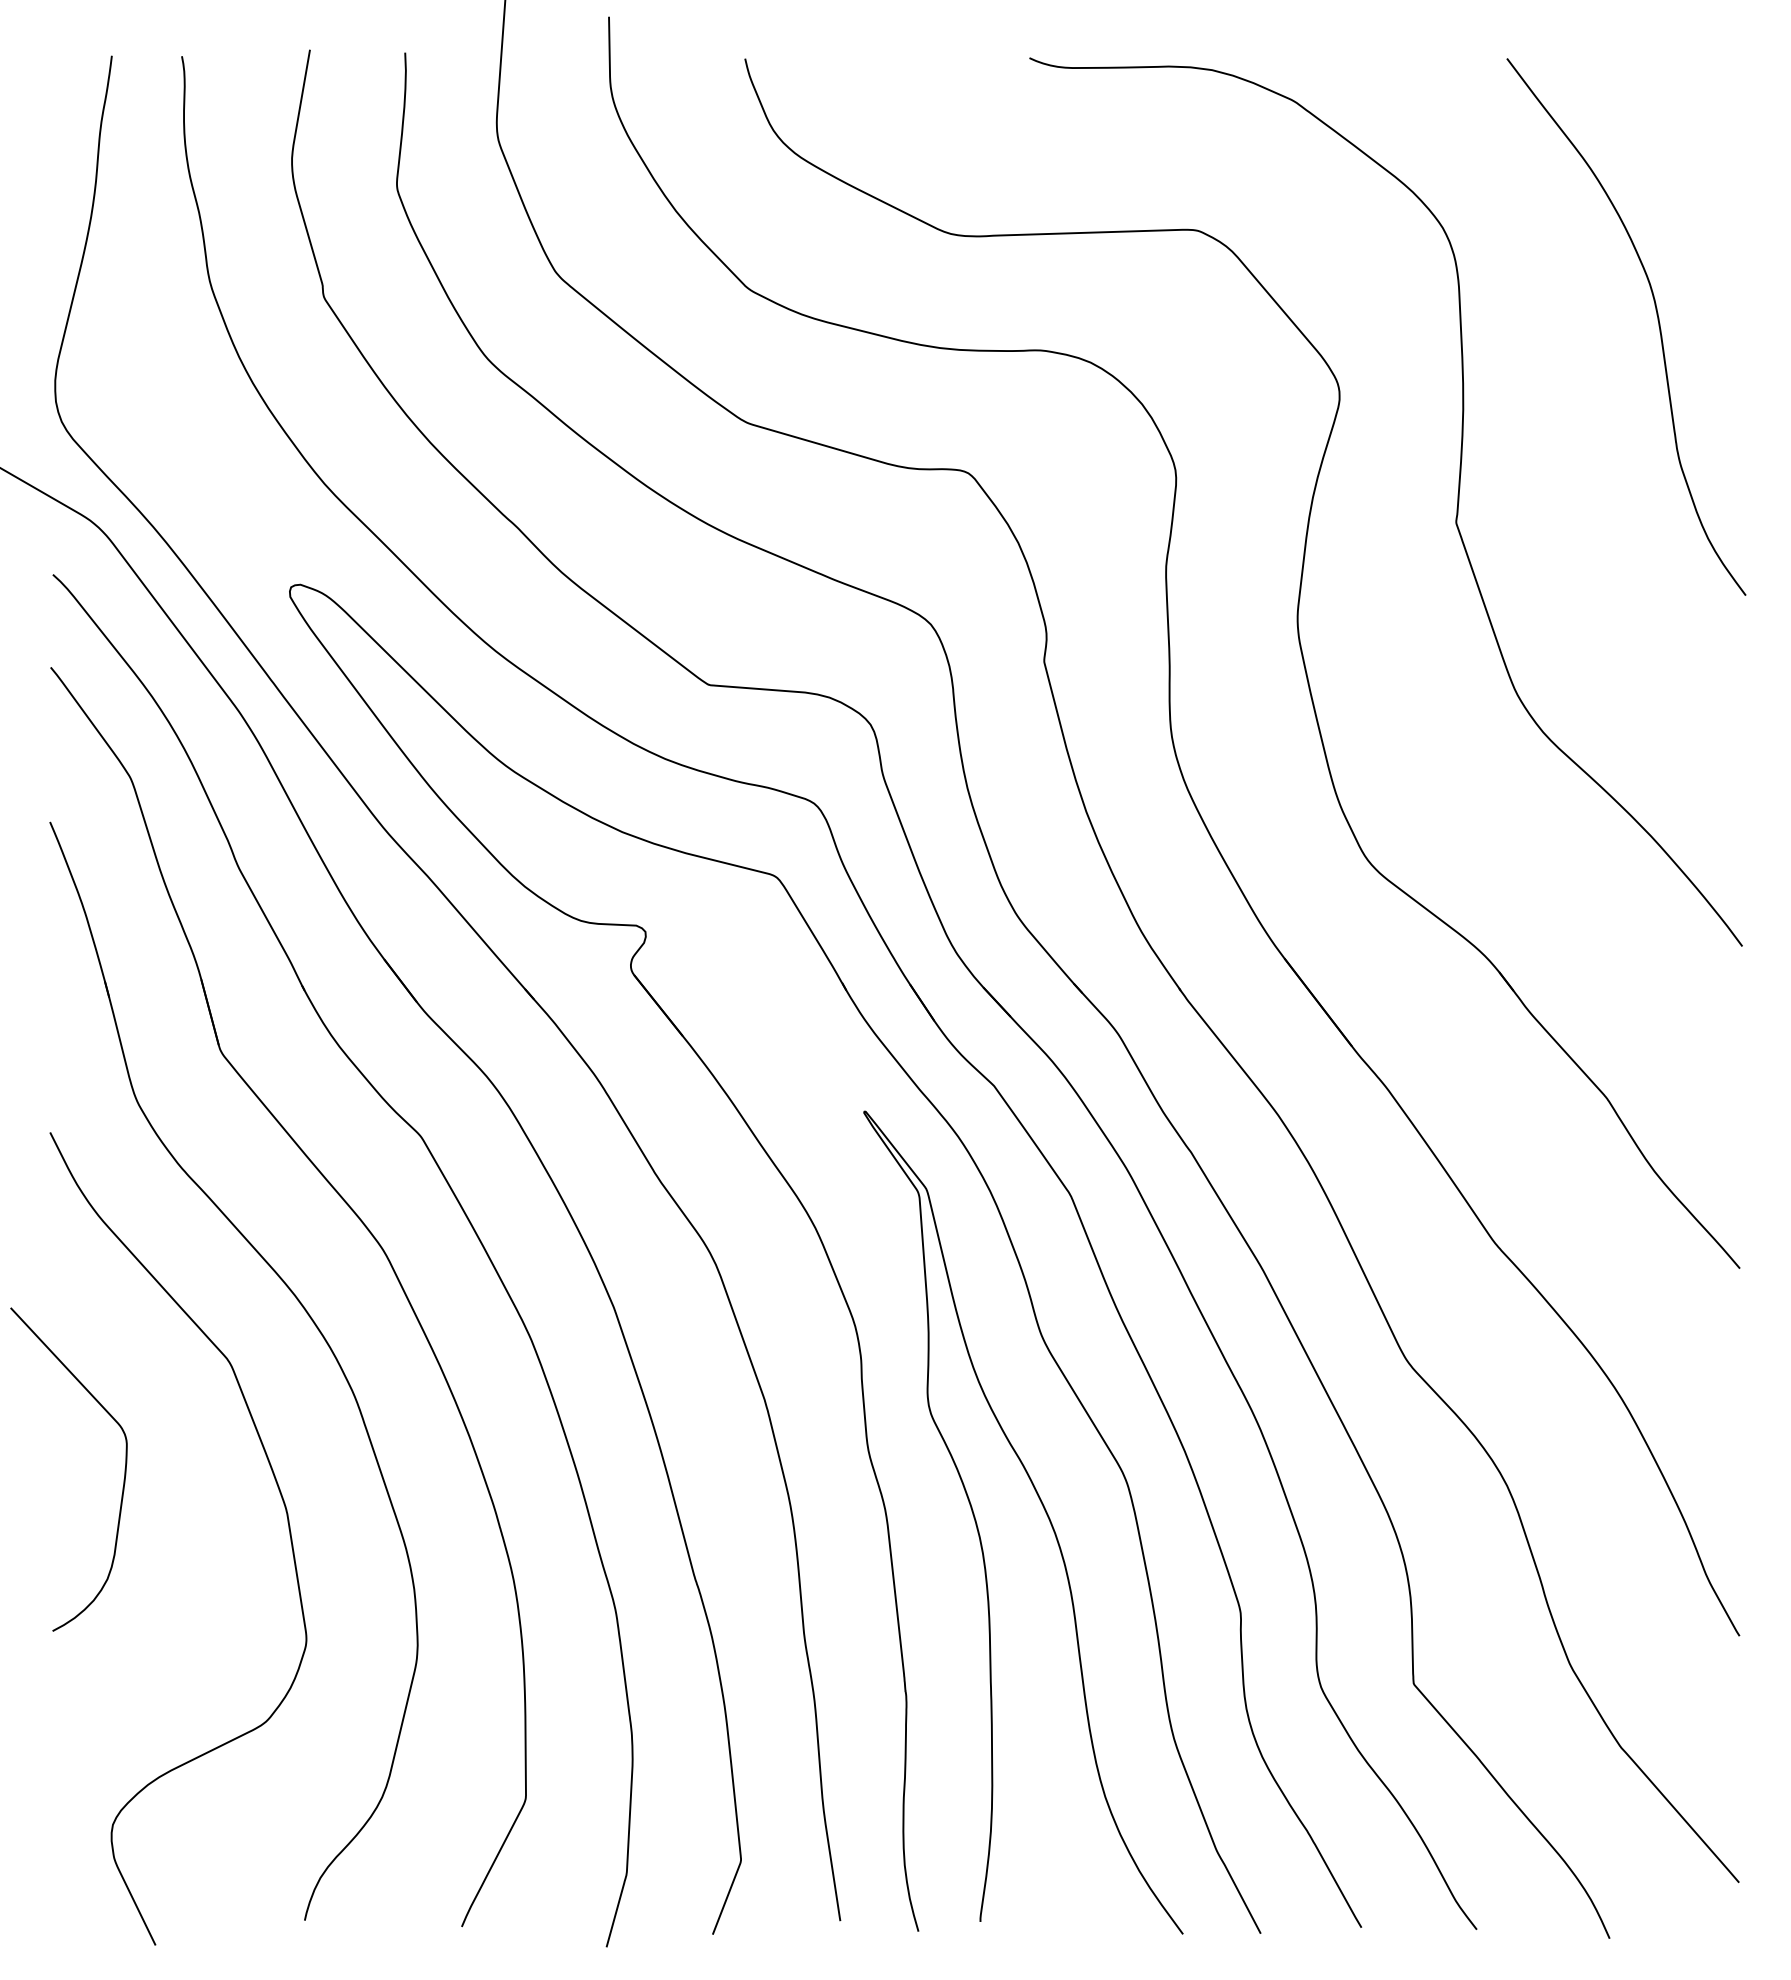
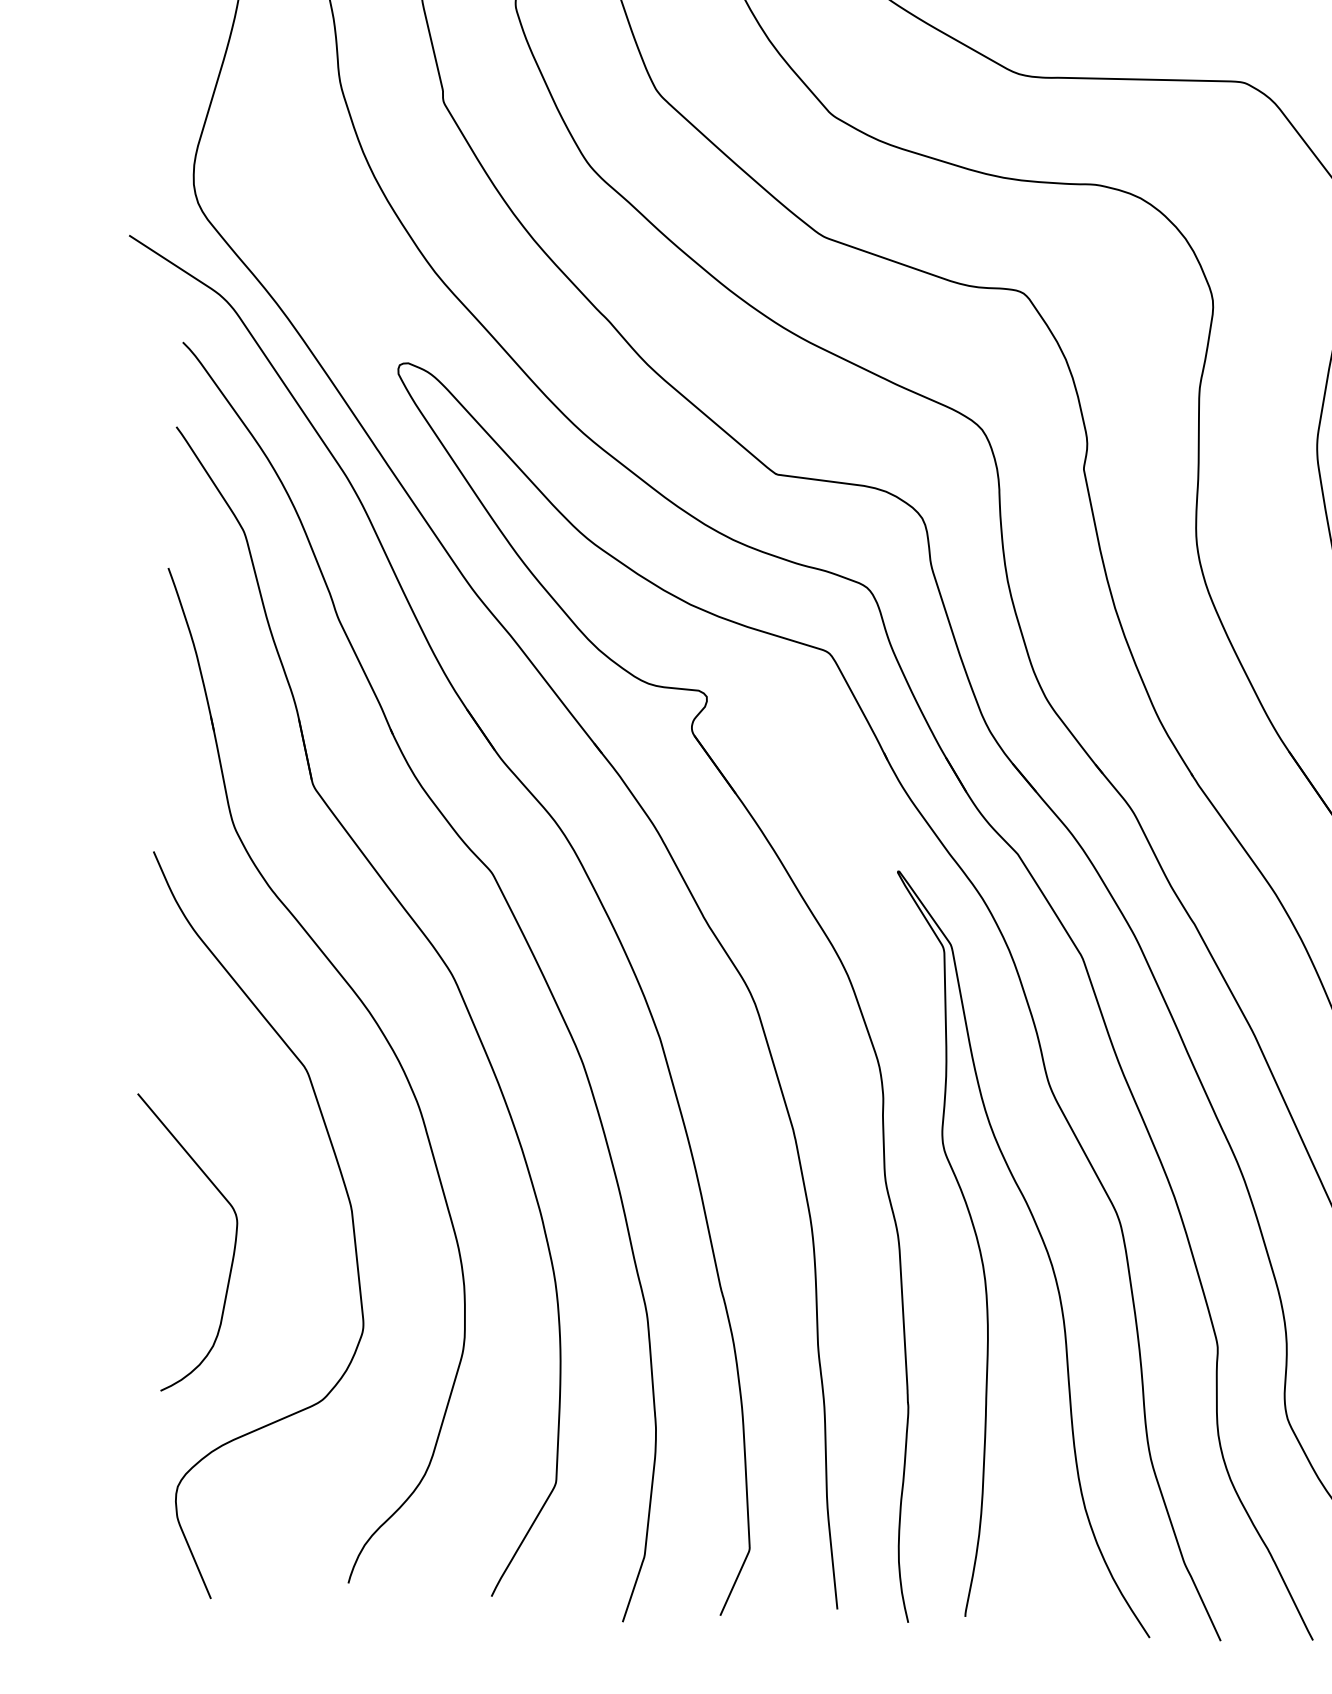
curve: (123, 1479) -> (232, 1255), moved

